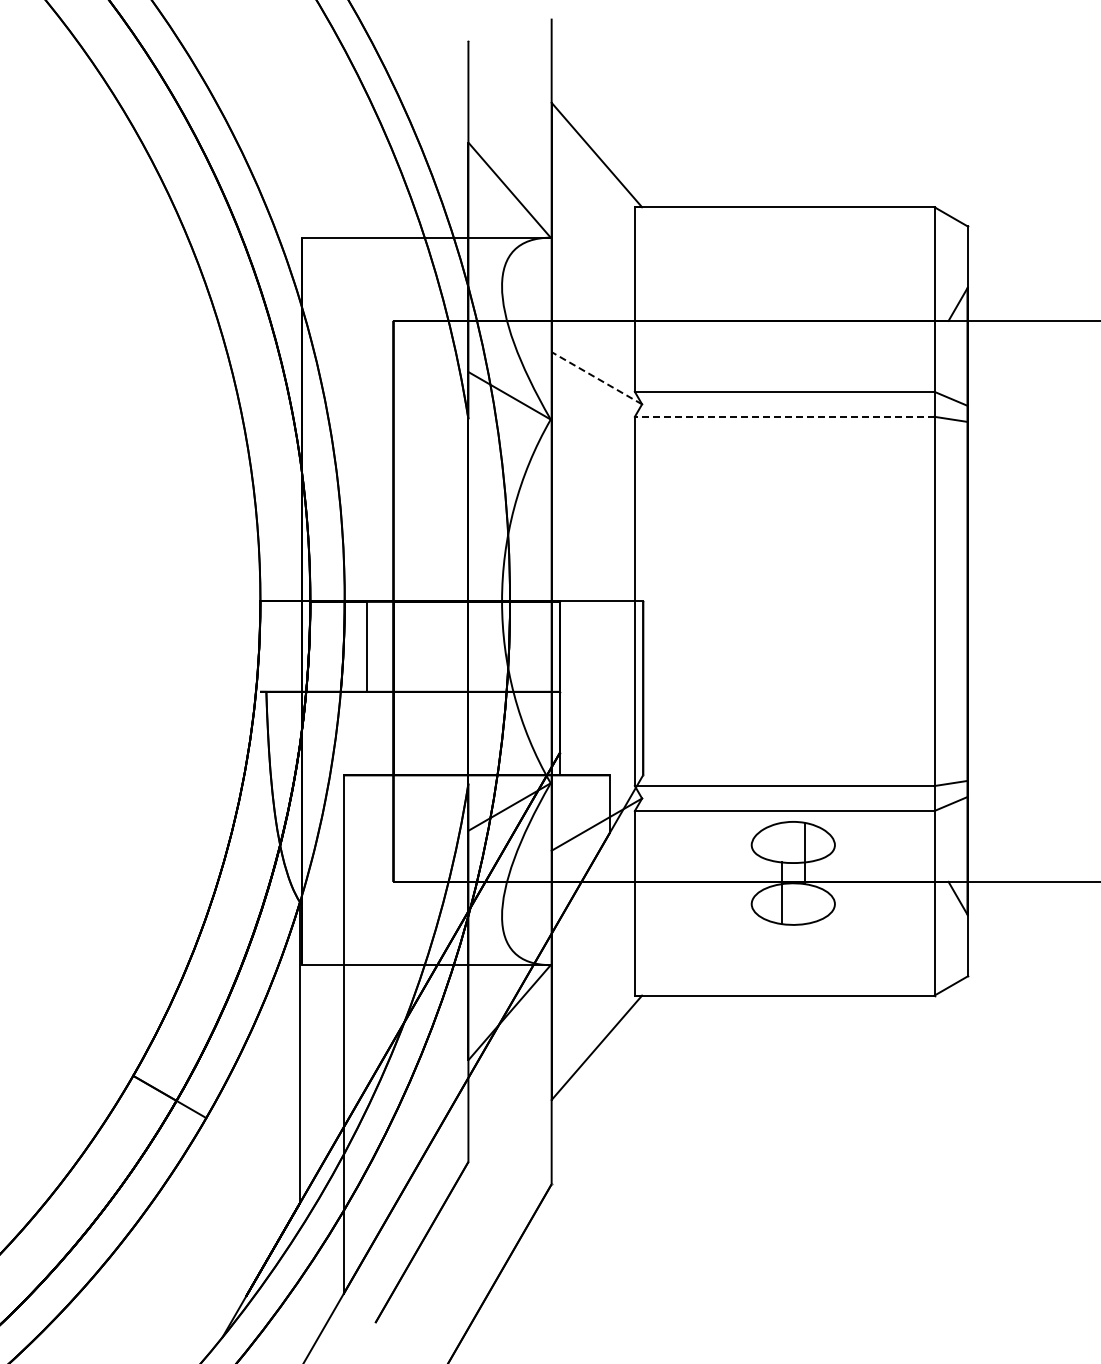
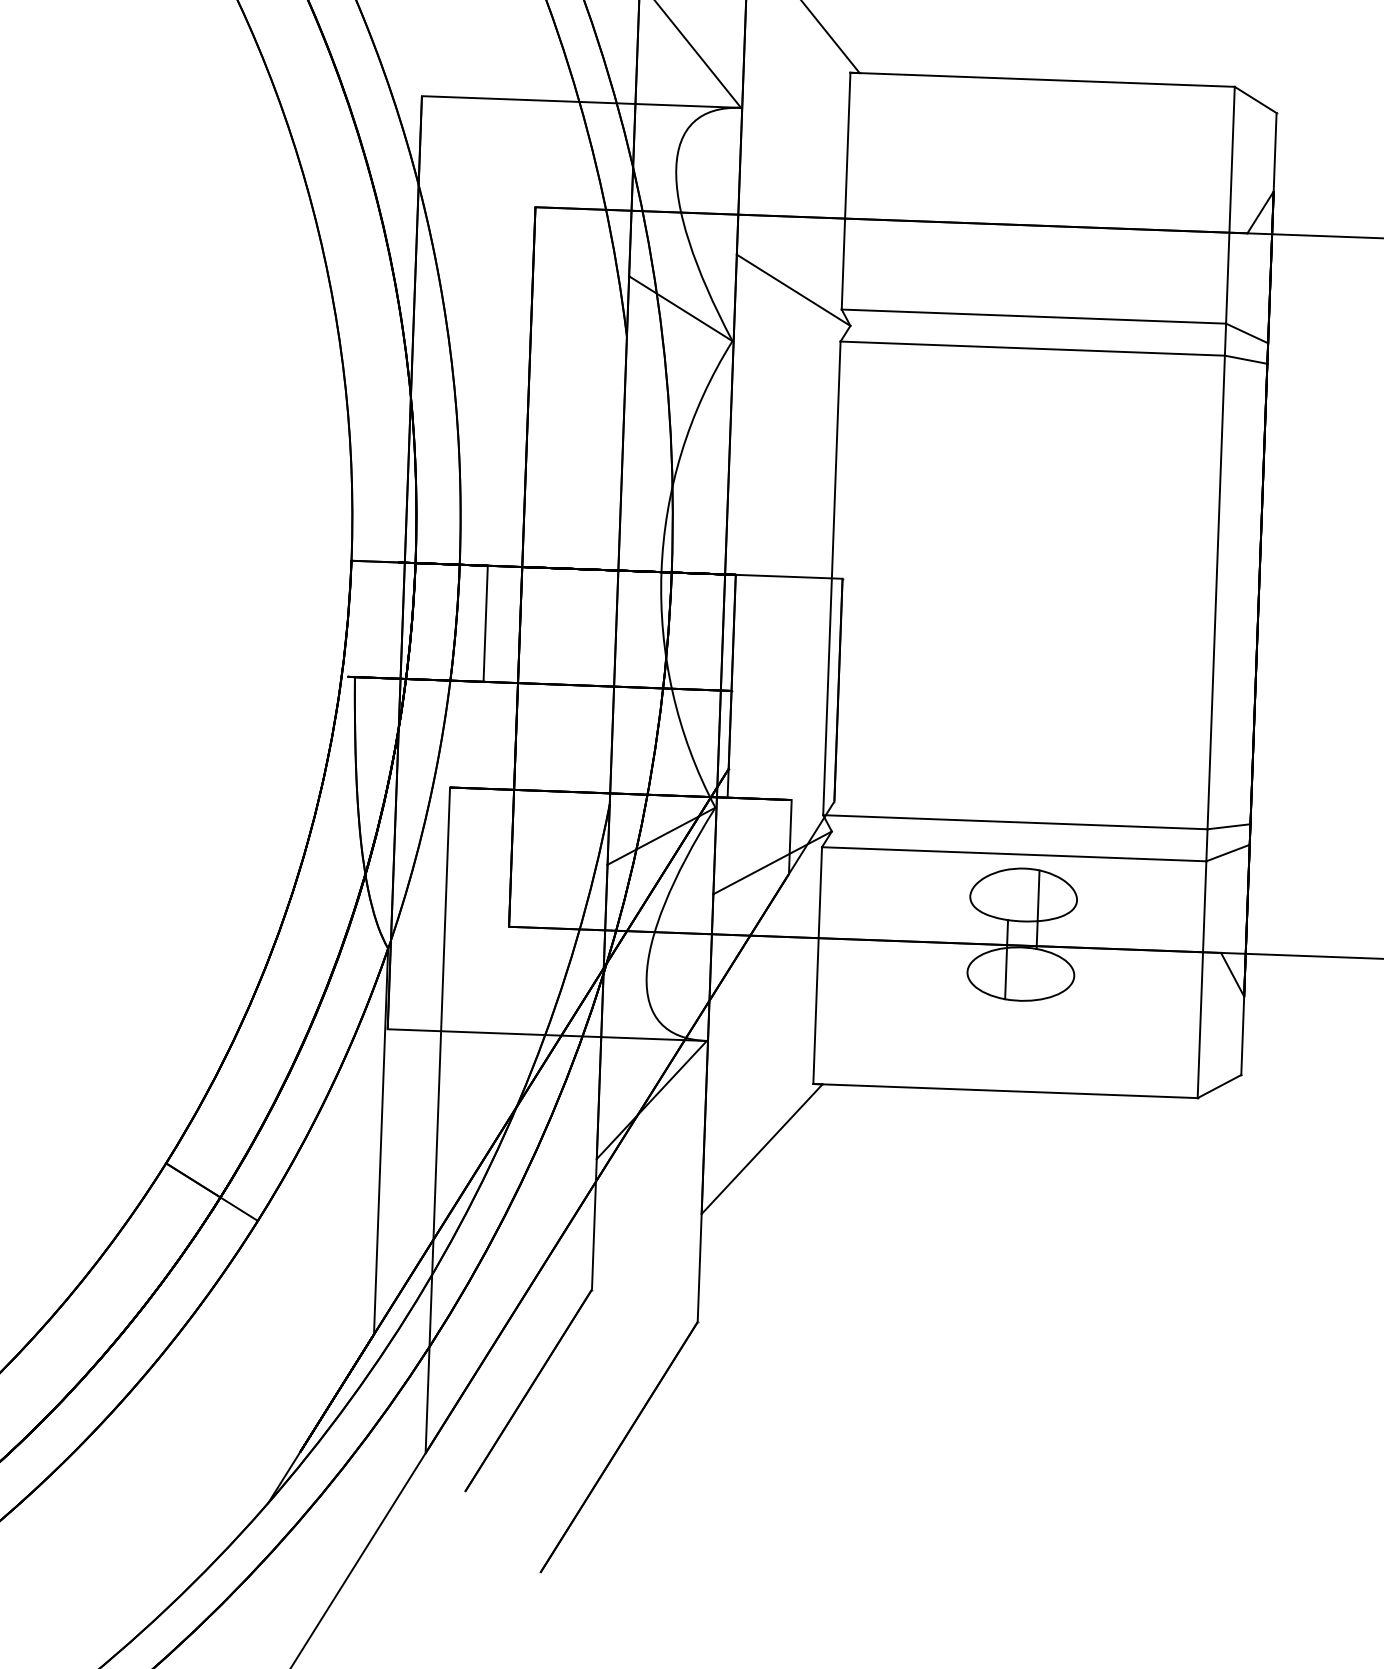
line: (596, 377) -> (793, 289), dashed -> solid
line: (784, 416) -> (1032, 348), dashed -> solid

